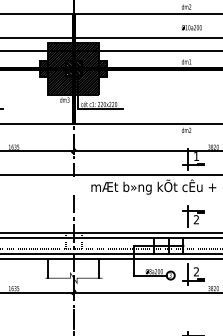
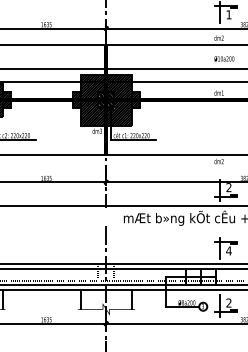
text: (196, 156) -> (228, 187), 1 -> 2
text: (196, 219) -> (228, 250), 2 -> 4

